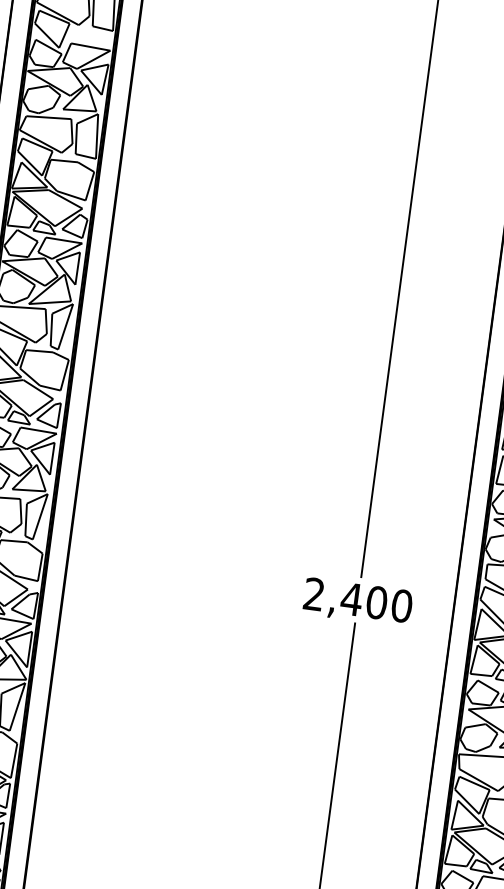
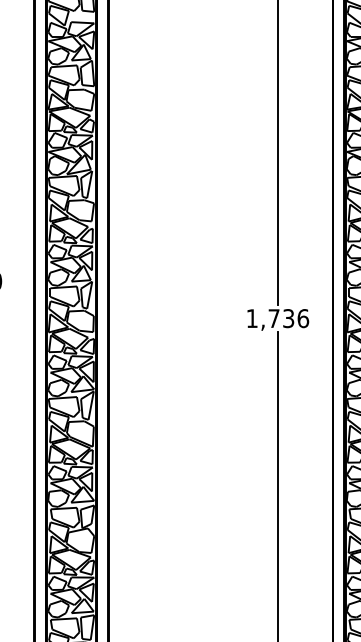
text: (357, 599) -> (277, 318), 2,400 -> 1,736

